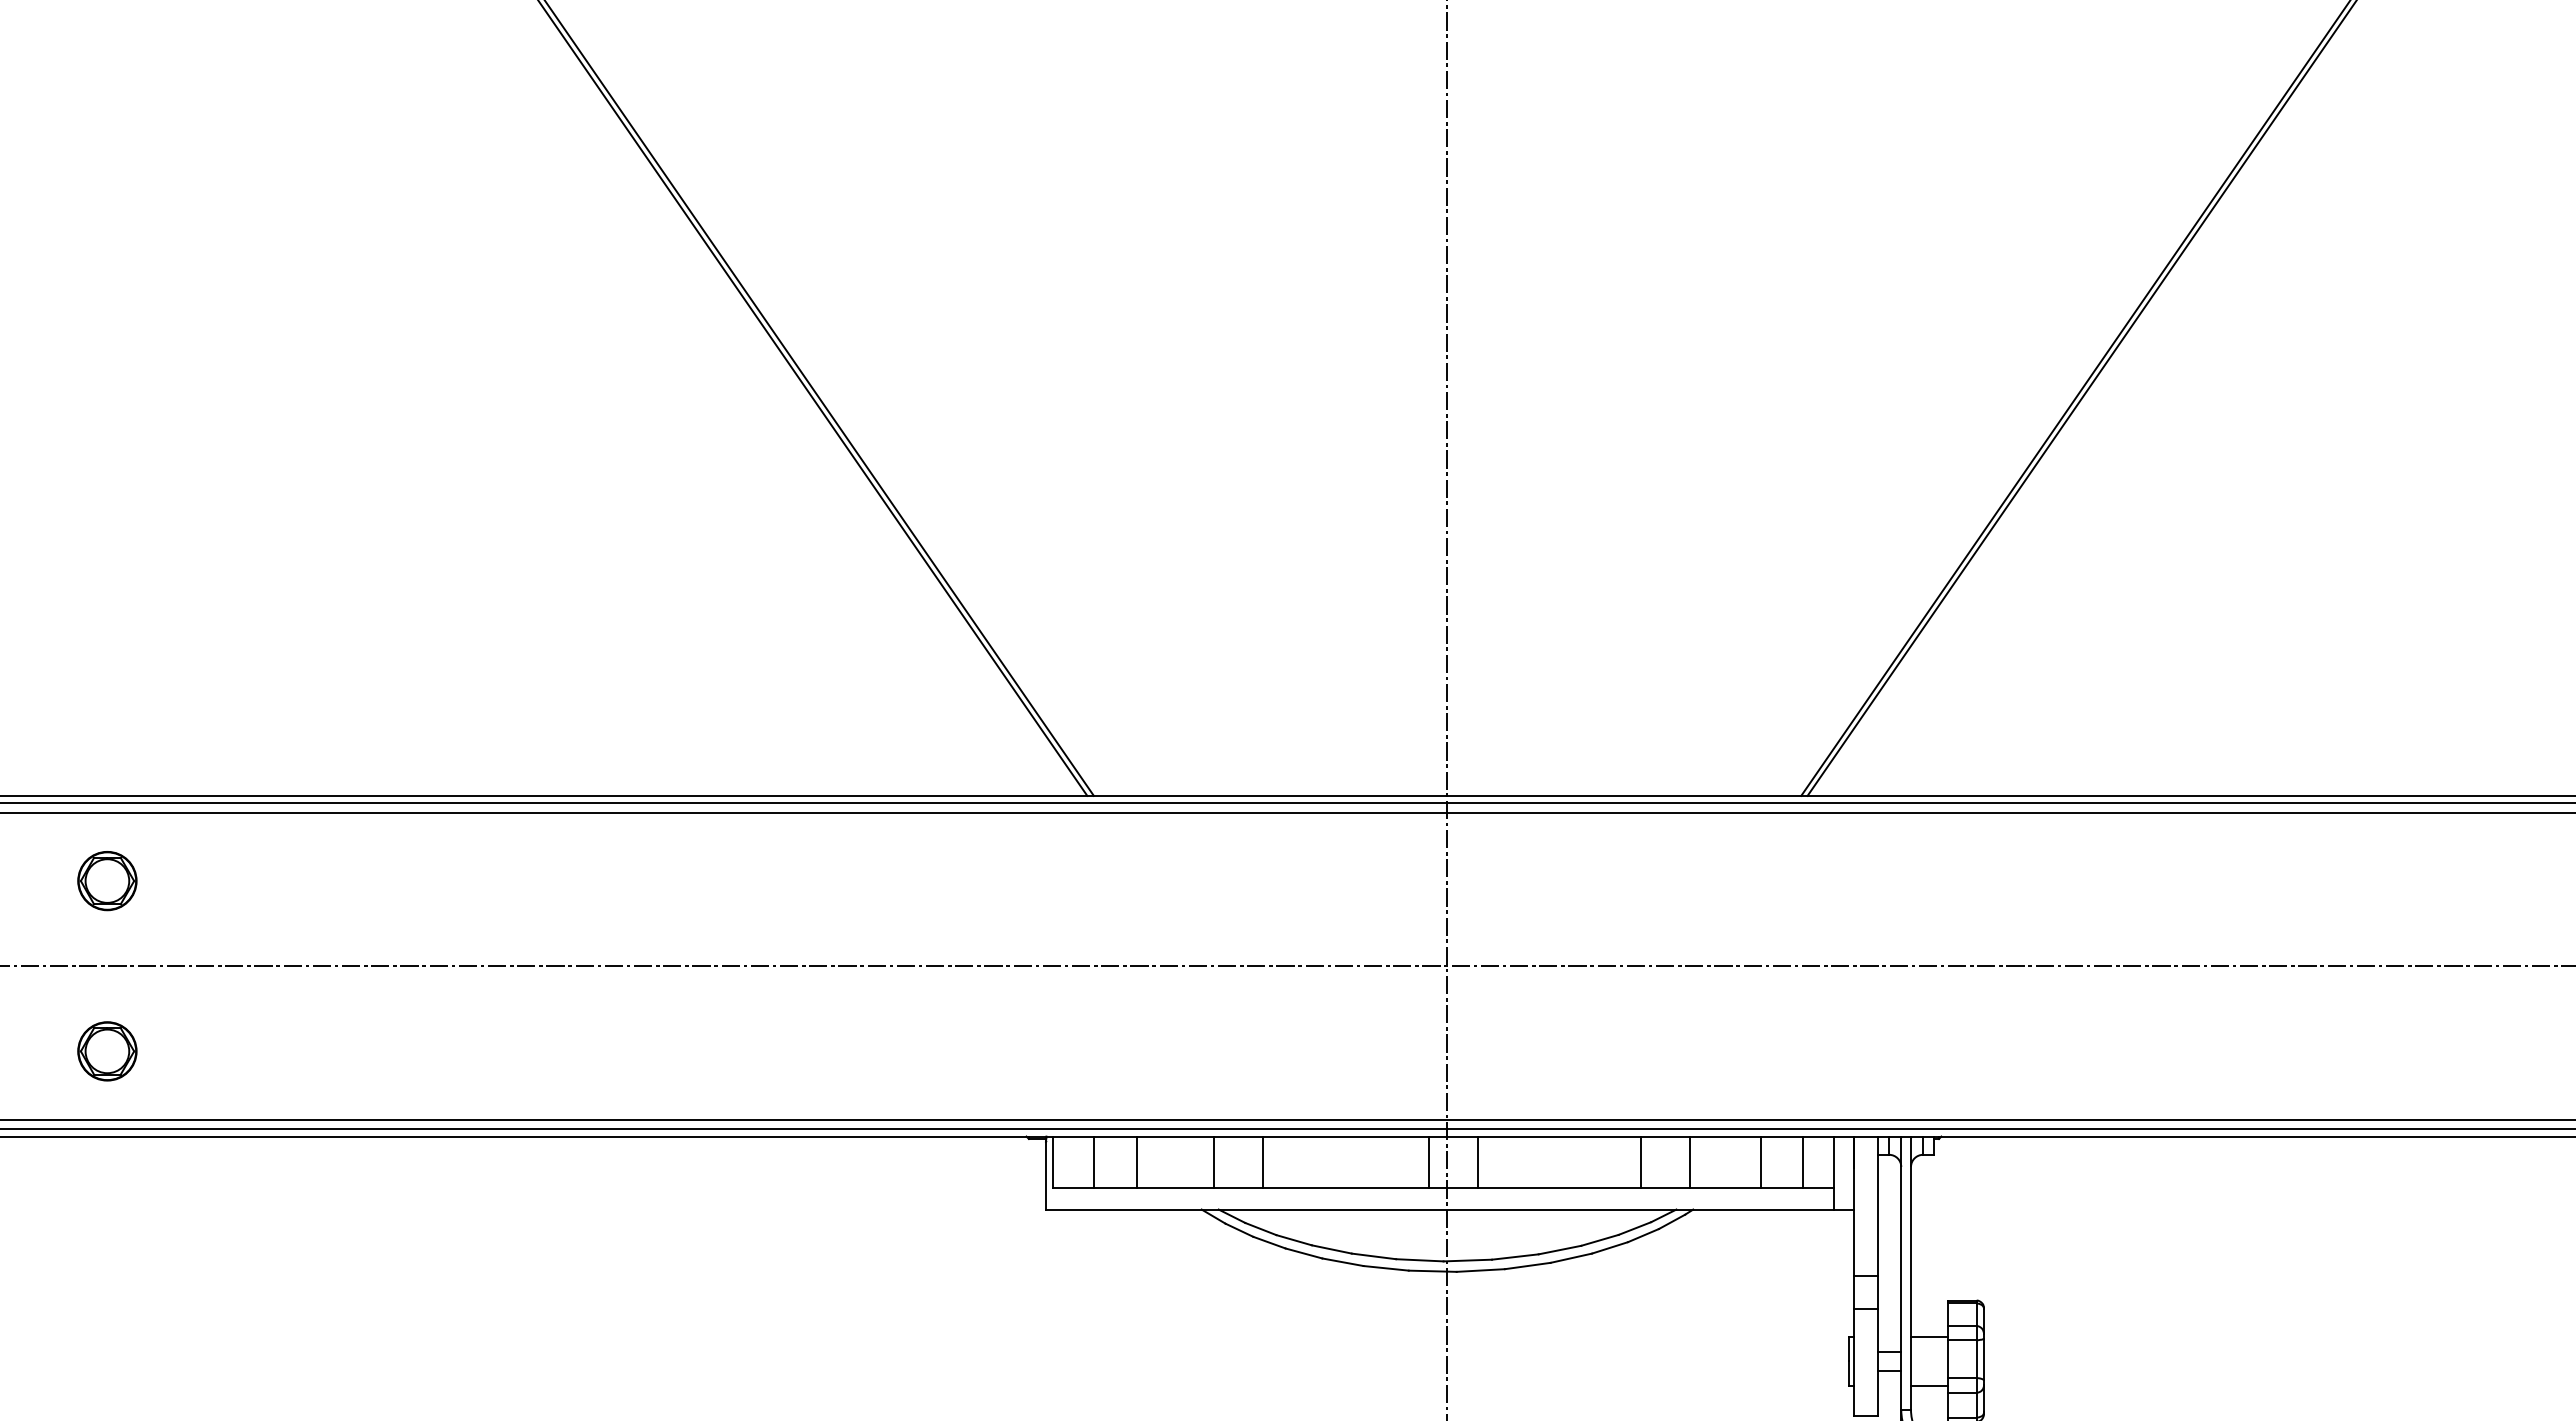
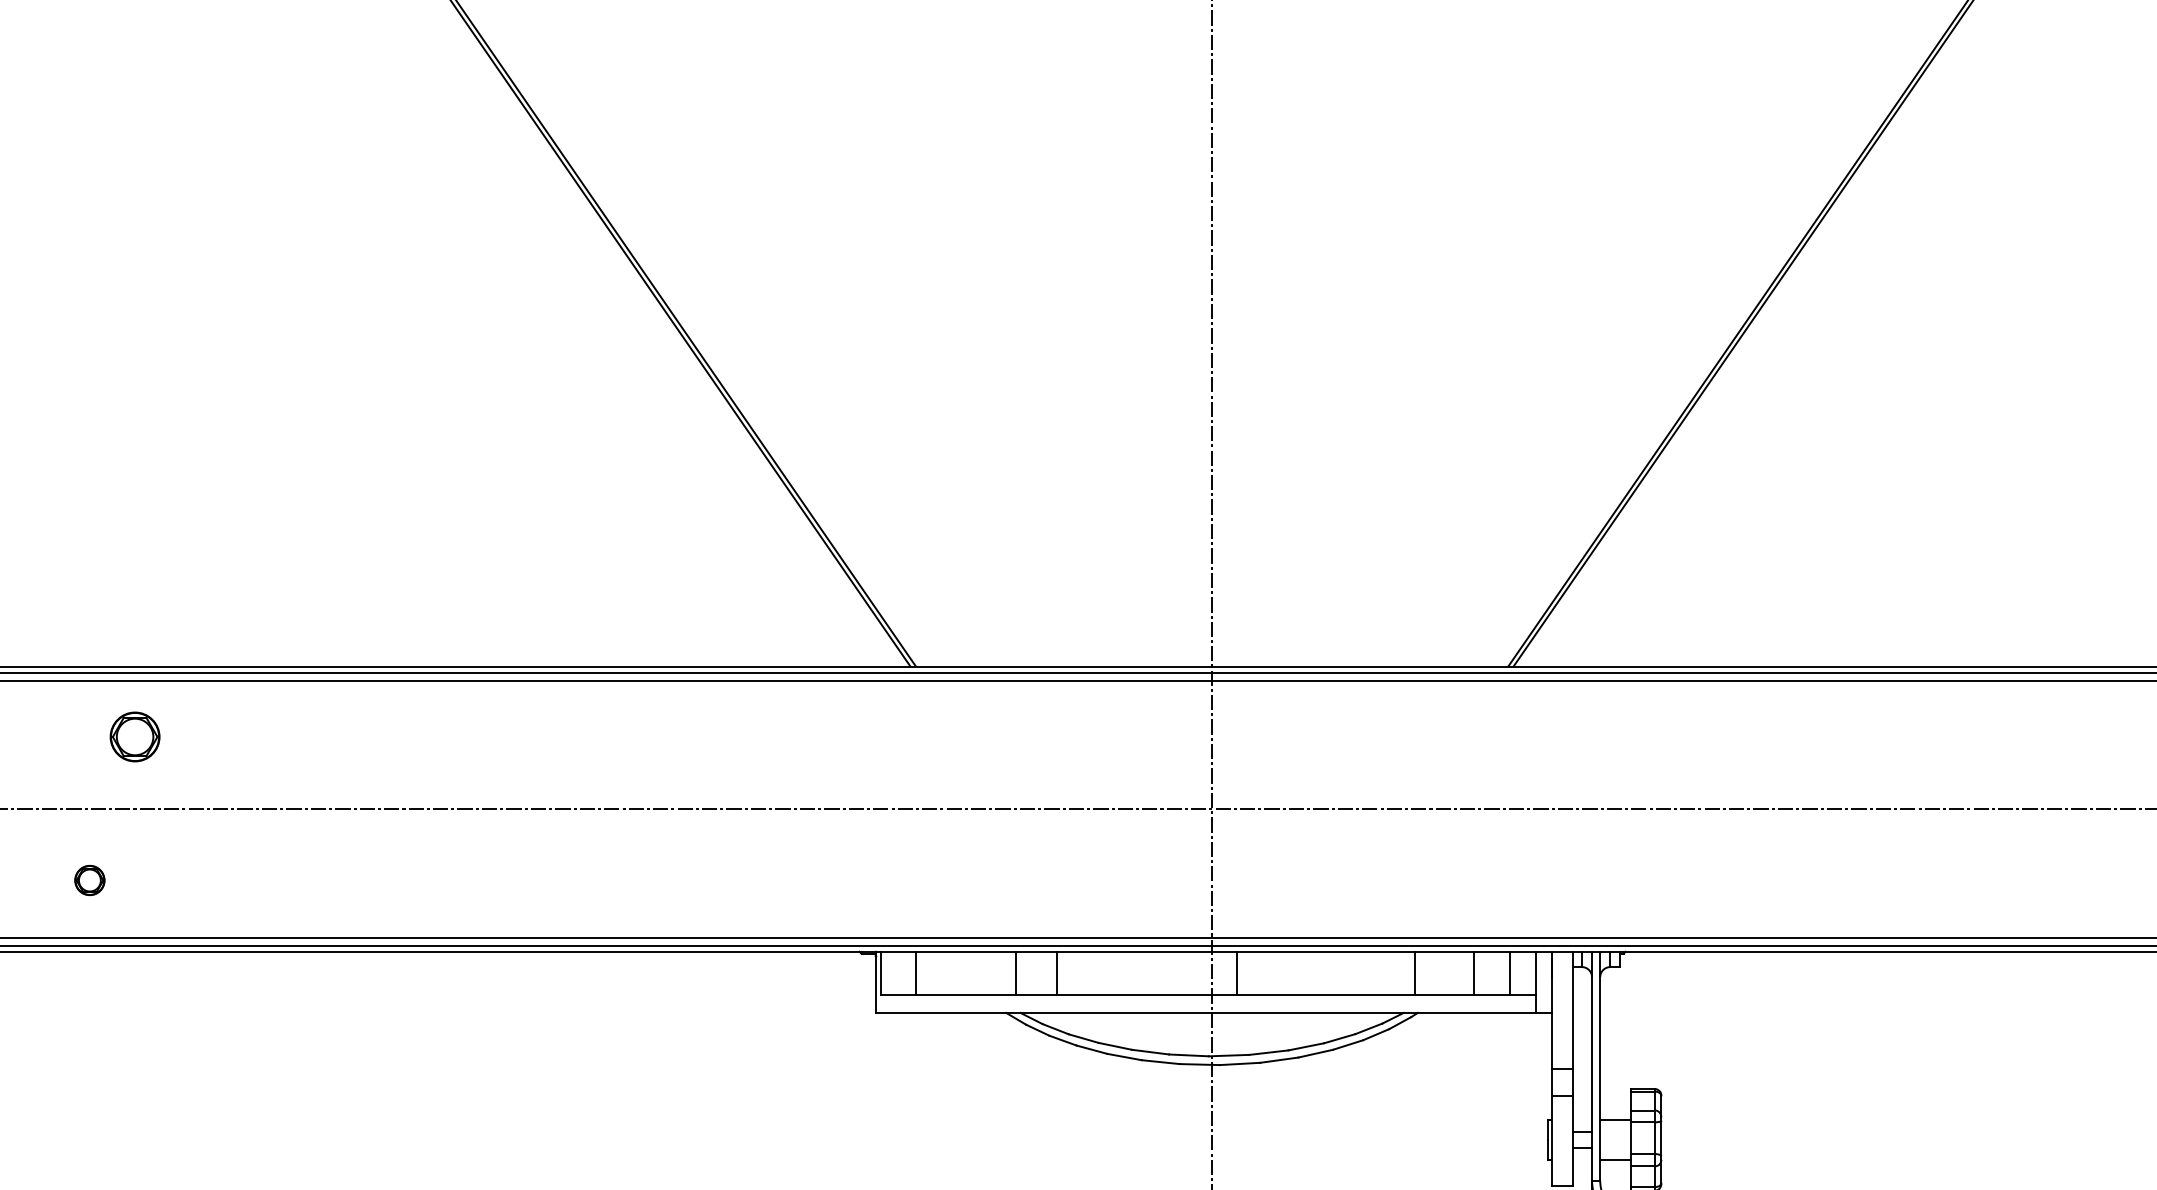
part: (107, 881) -> (135, 737), moved
part: (107, 1051) -> (89, 880), size x0.6
line: (1136, 1161) -> (951, 972), removed
line: (1428, 1161) -> (1196, 972), removed
line: (1641, 1161) -> (1374, 972), removed

